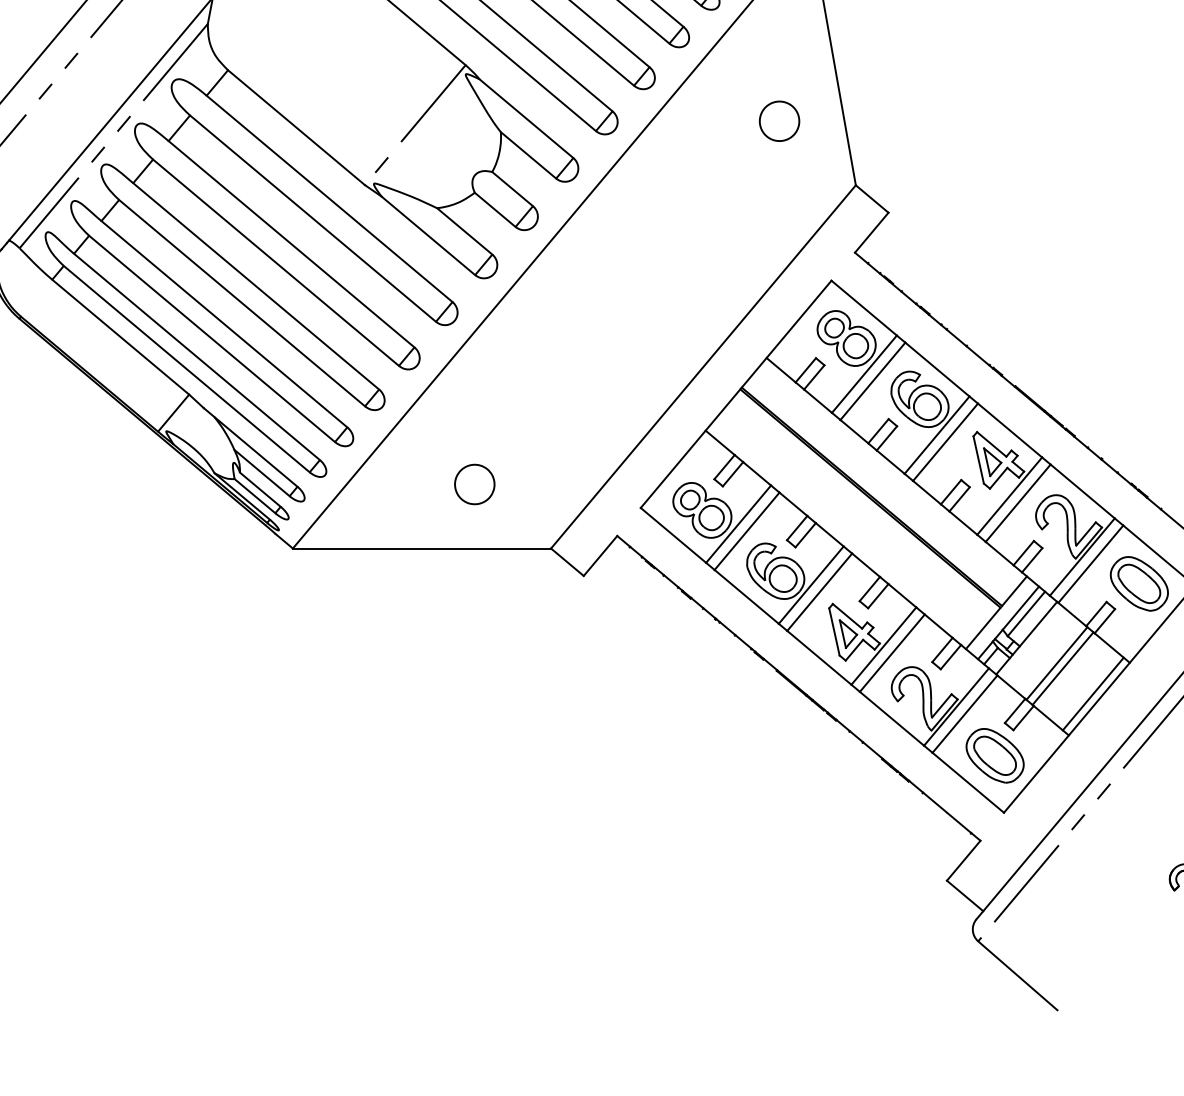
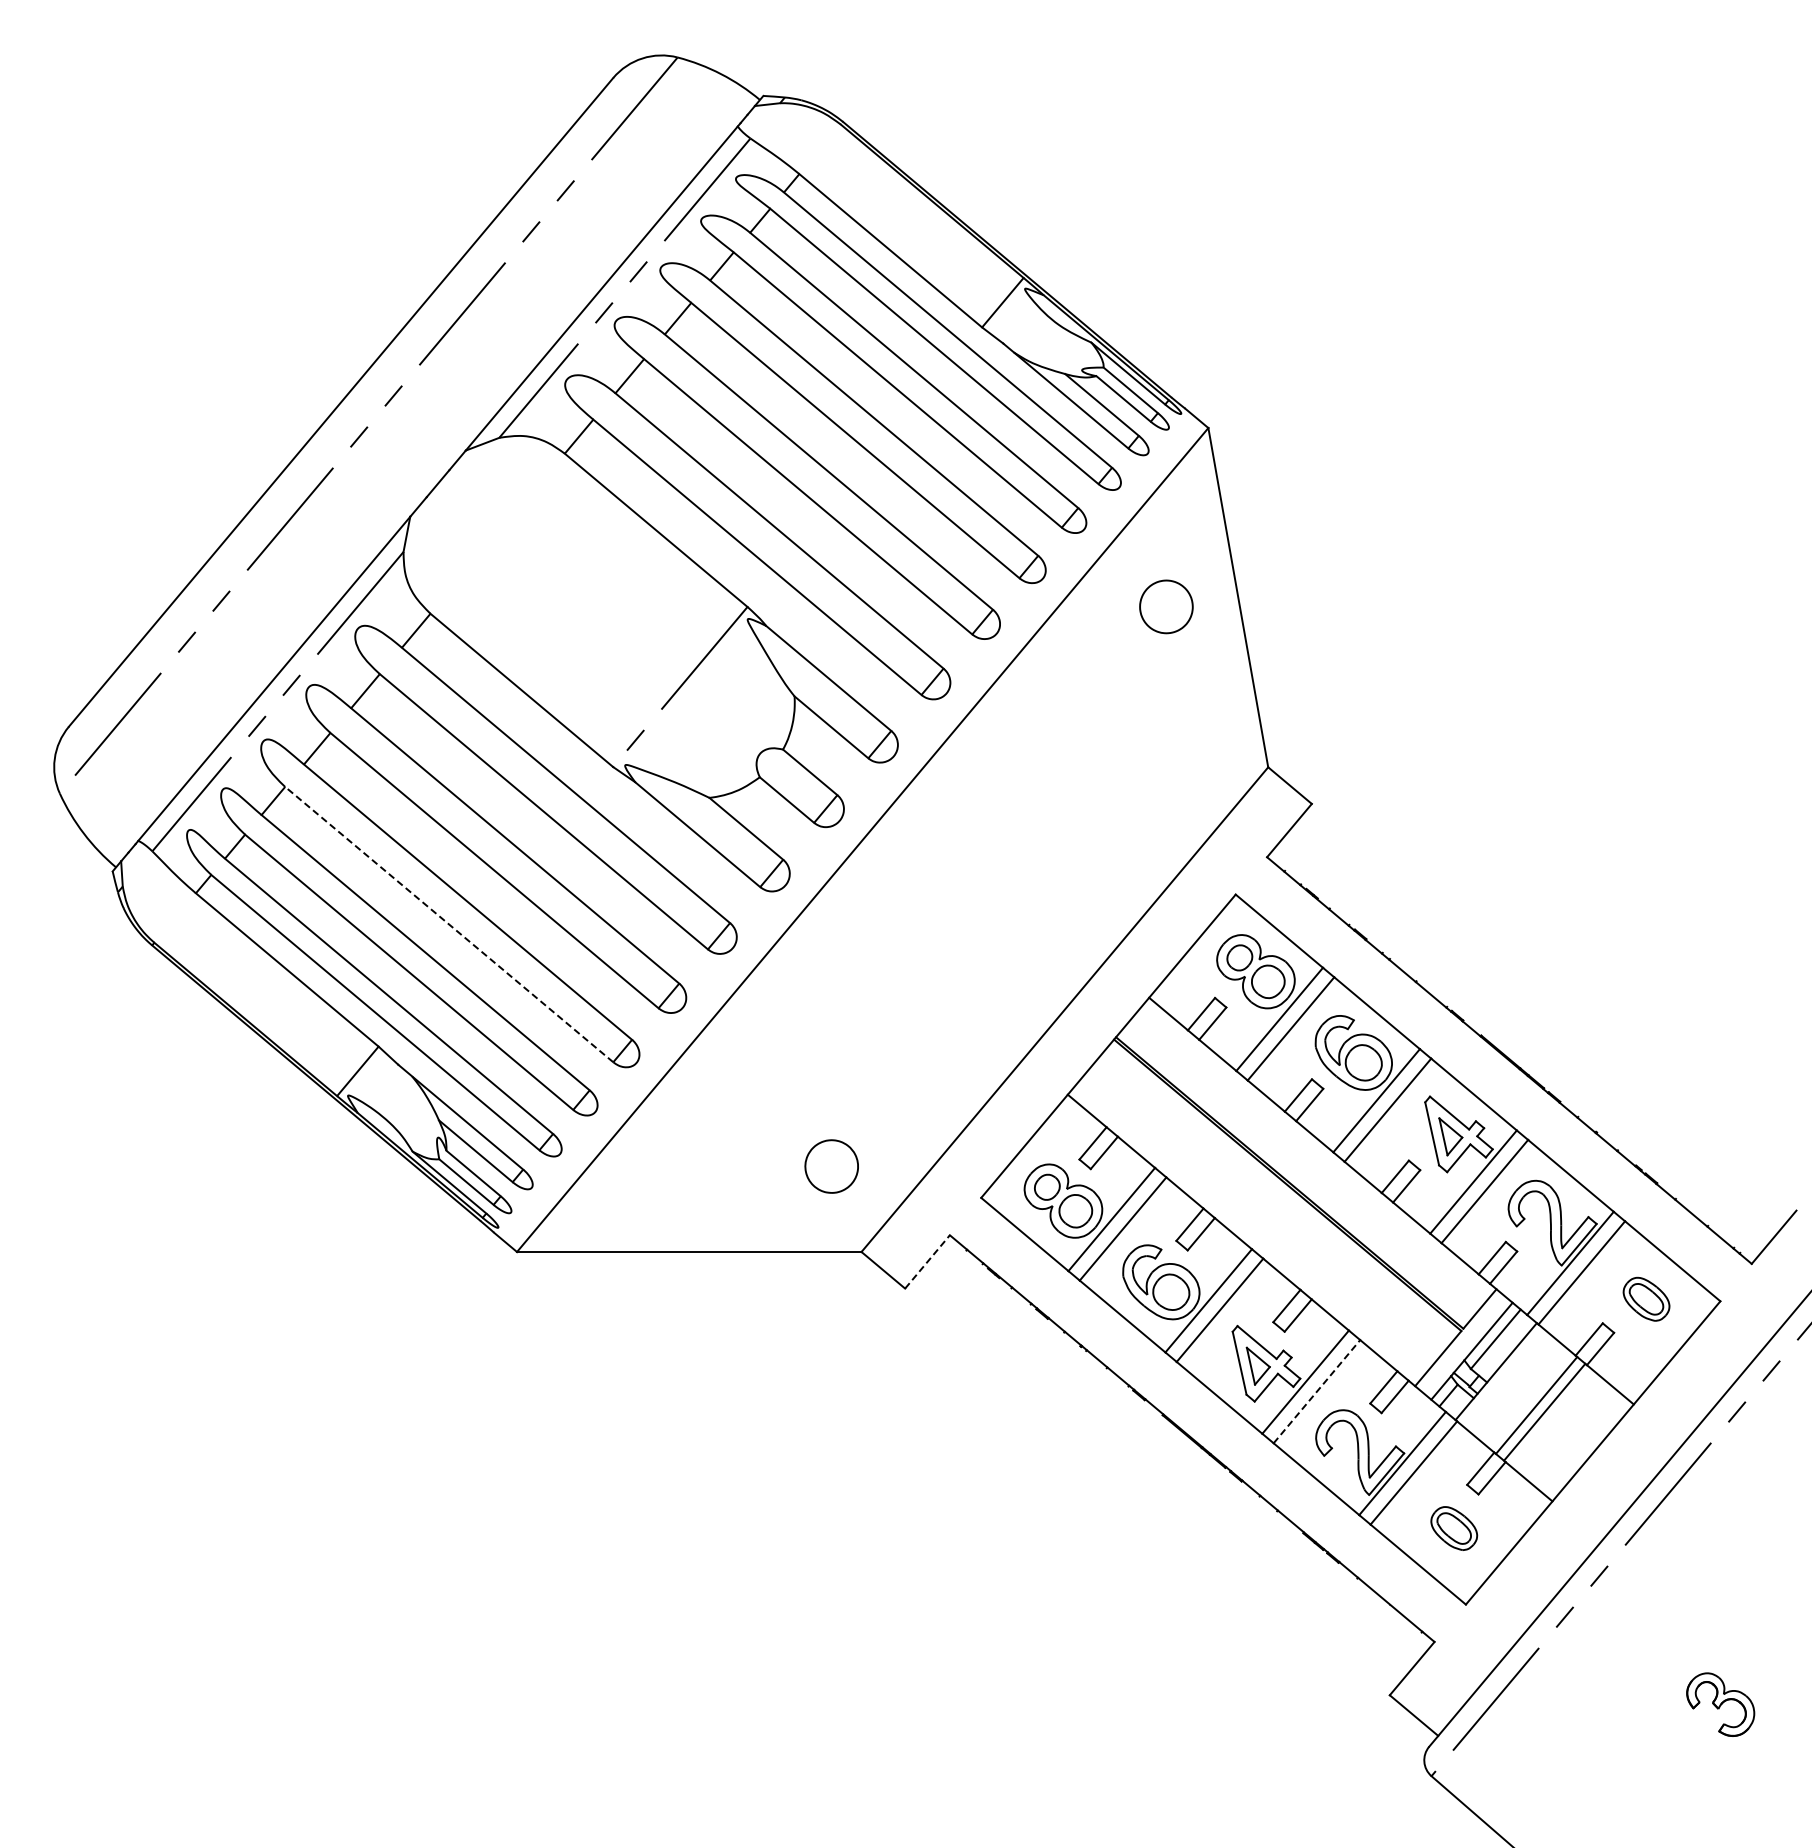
part: (779, 121) -> (1166, 606), moved
line: (241, 303) -> (448, 924), solid -> dashed
part: (474, 484) -> (831, 1166), moved
line: (600, 555) -> (927, 1261), solid -> dashed
part: (1139, 584) -> (1646, 1299), size x0.6
line: (892, 653) -> (1317, 1391), solid -> dashed
line: (1092, 693) -> (1584, 1445), removed
part: (995, 755) -> (1454, 1528), size x0.6

